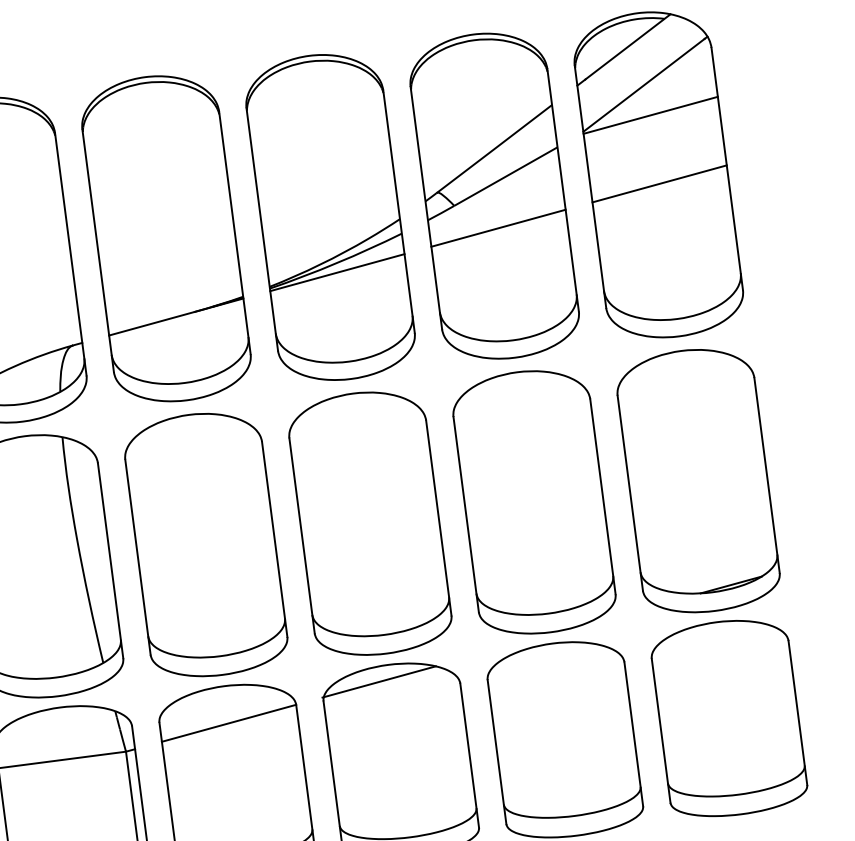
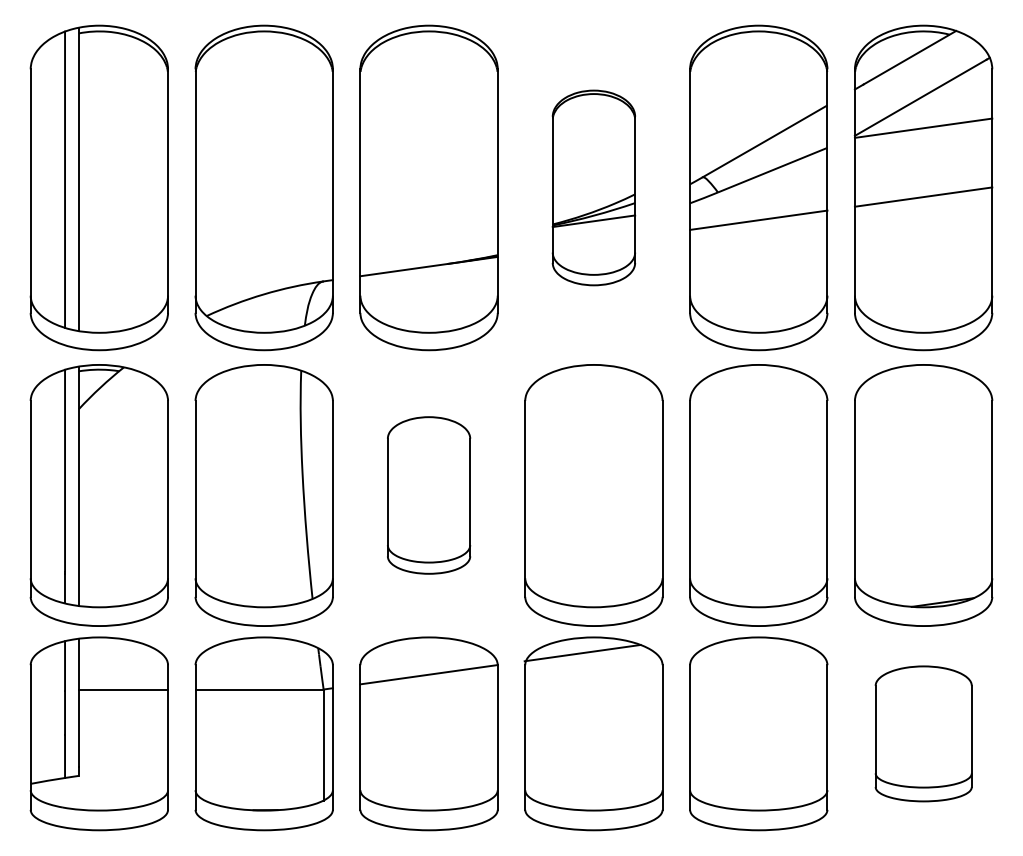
part: (329, 217) -> (593, 187), size x0.6
part: (205, 544) -> (428, 495), size x0.6
part: (728, 717) -> (923, 733), size x0.7

